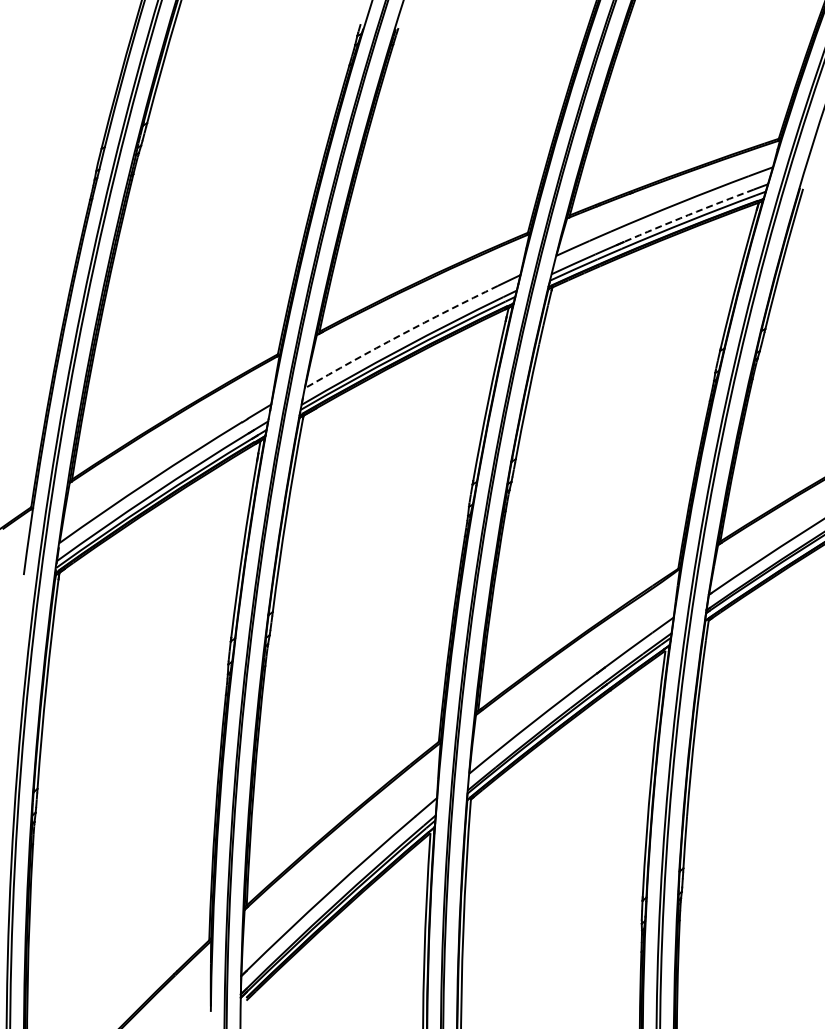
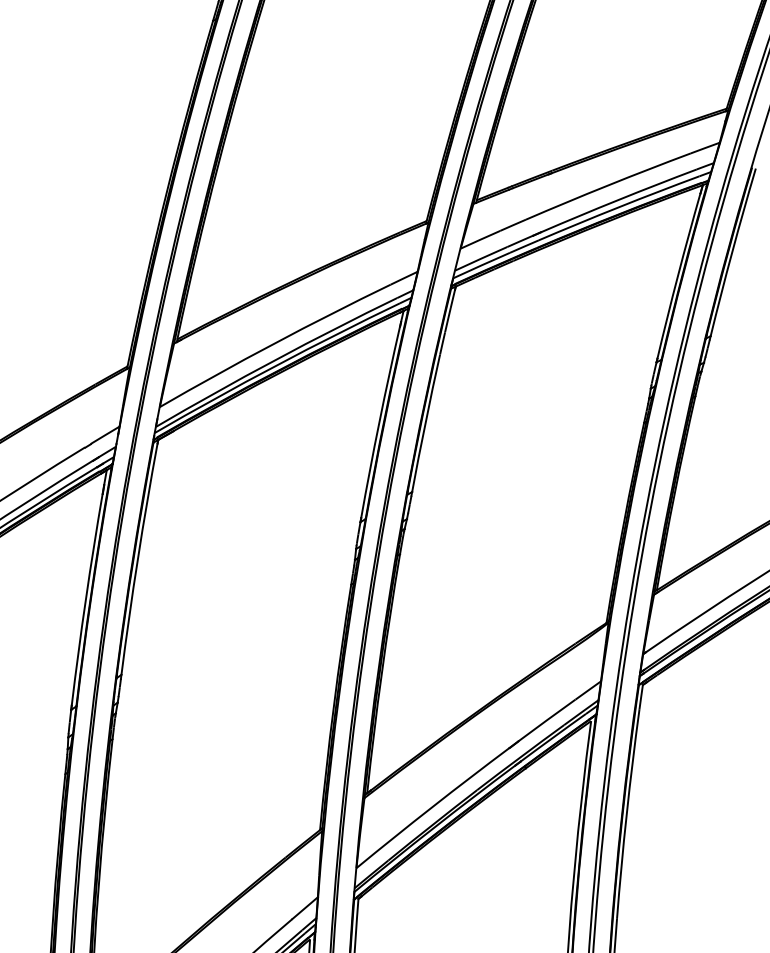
arc: (688, 215) -> (618, 200), dashed -> solid
arc: (400, 335) -> (274, 343), dashed -> solid

